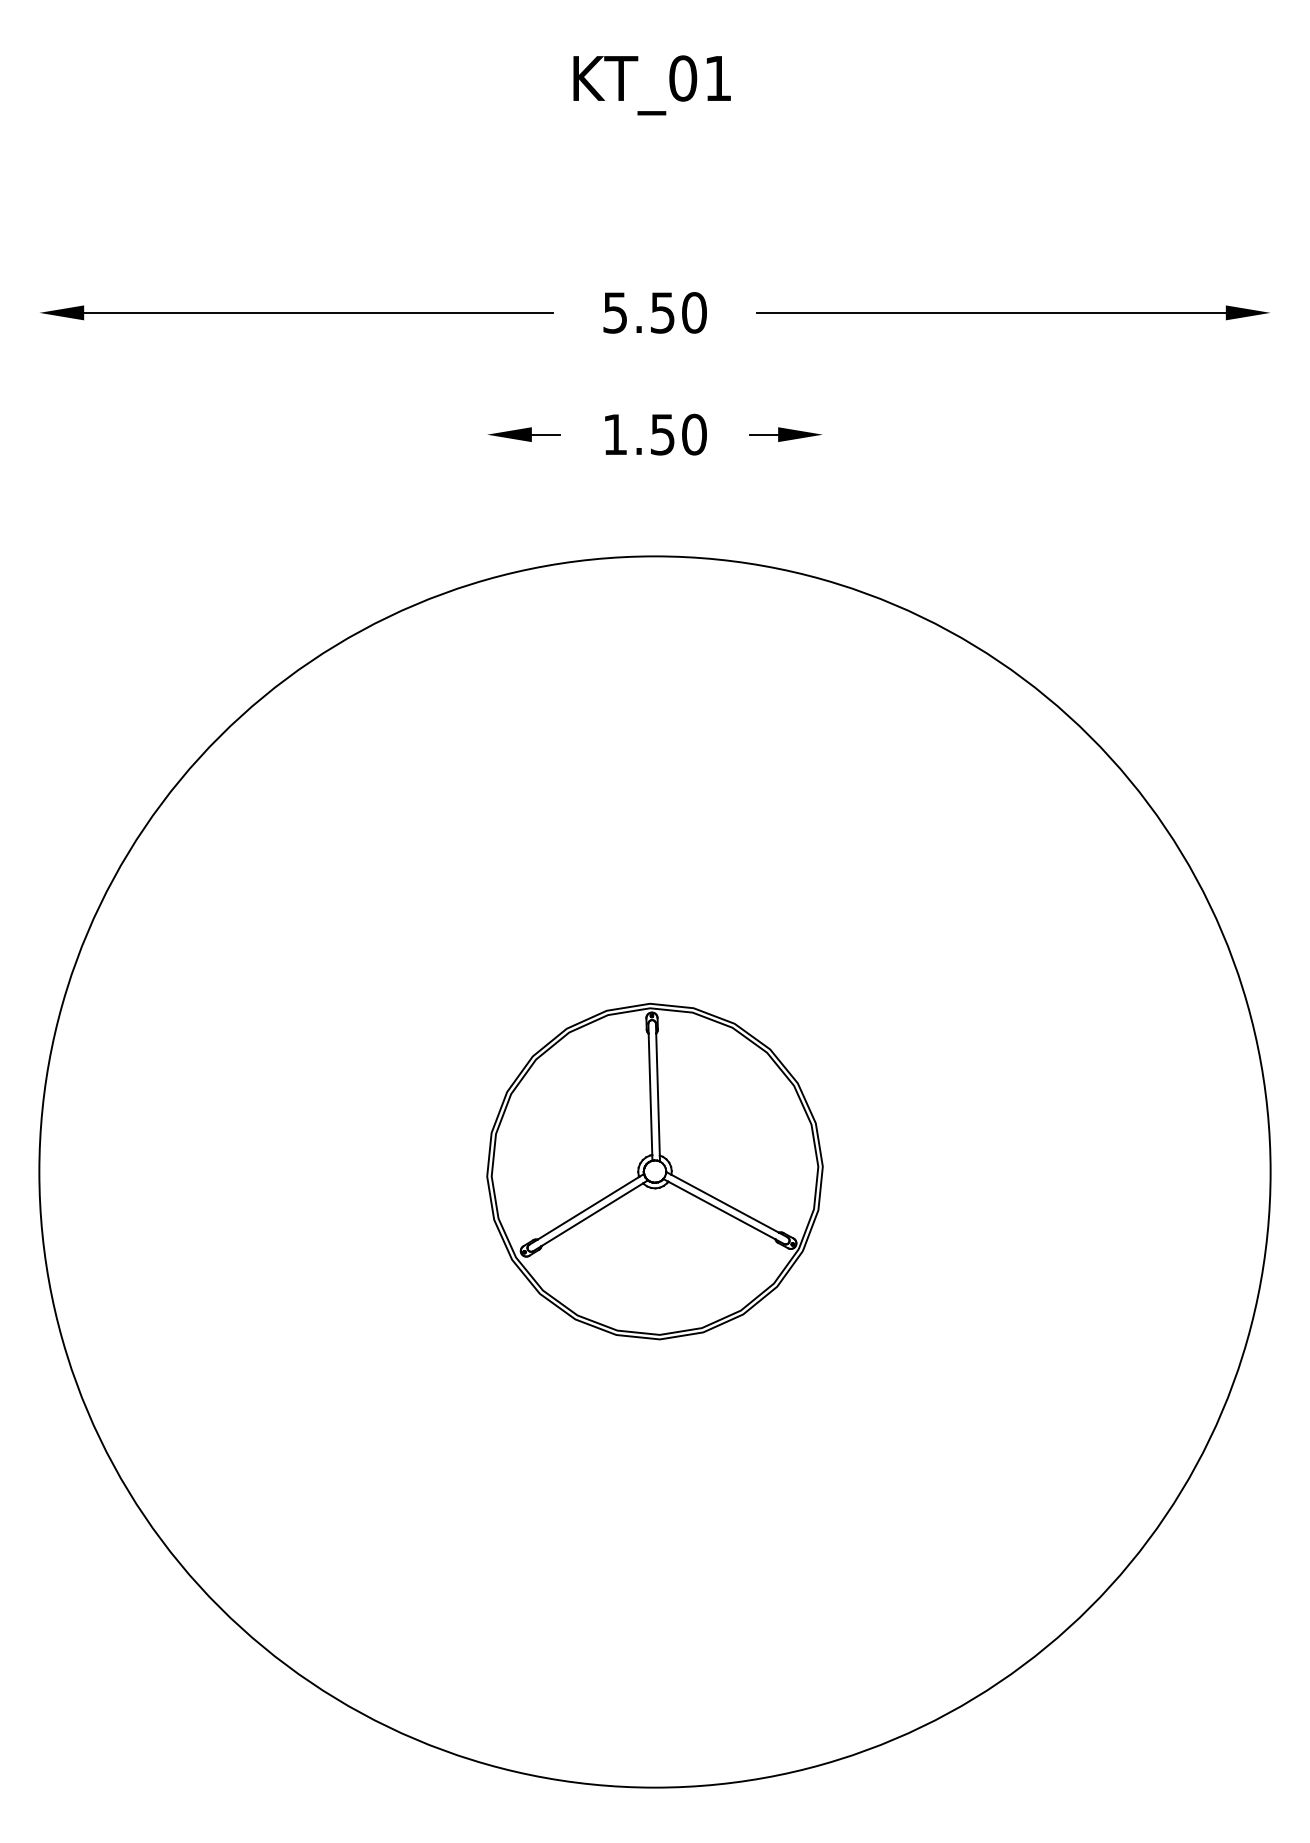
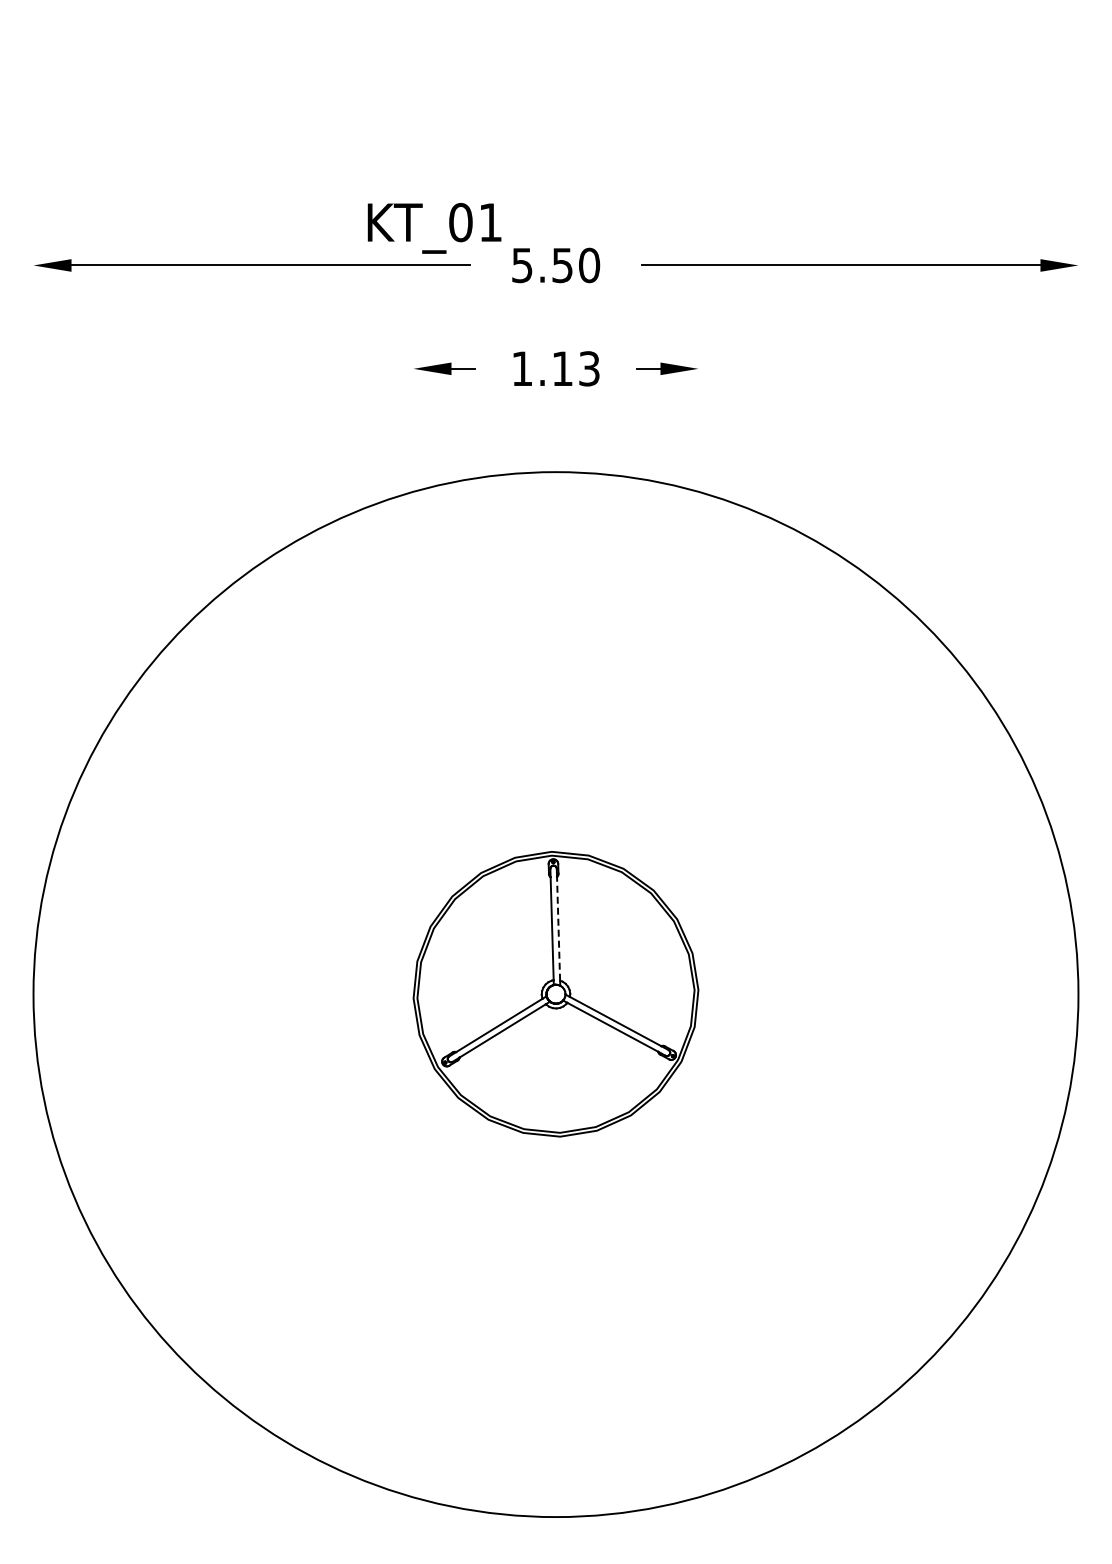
text: (652, 85) -> (434, 228), moved
text: (679, 434) -> (576, 368), 1.50 -> 1.13
line: (657, 1094) -> (558, 928), solid -> dashed

